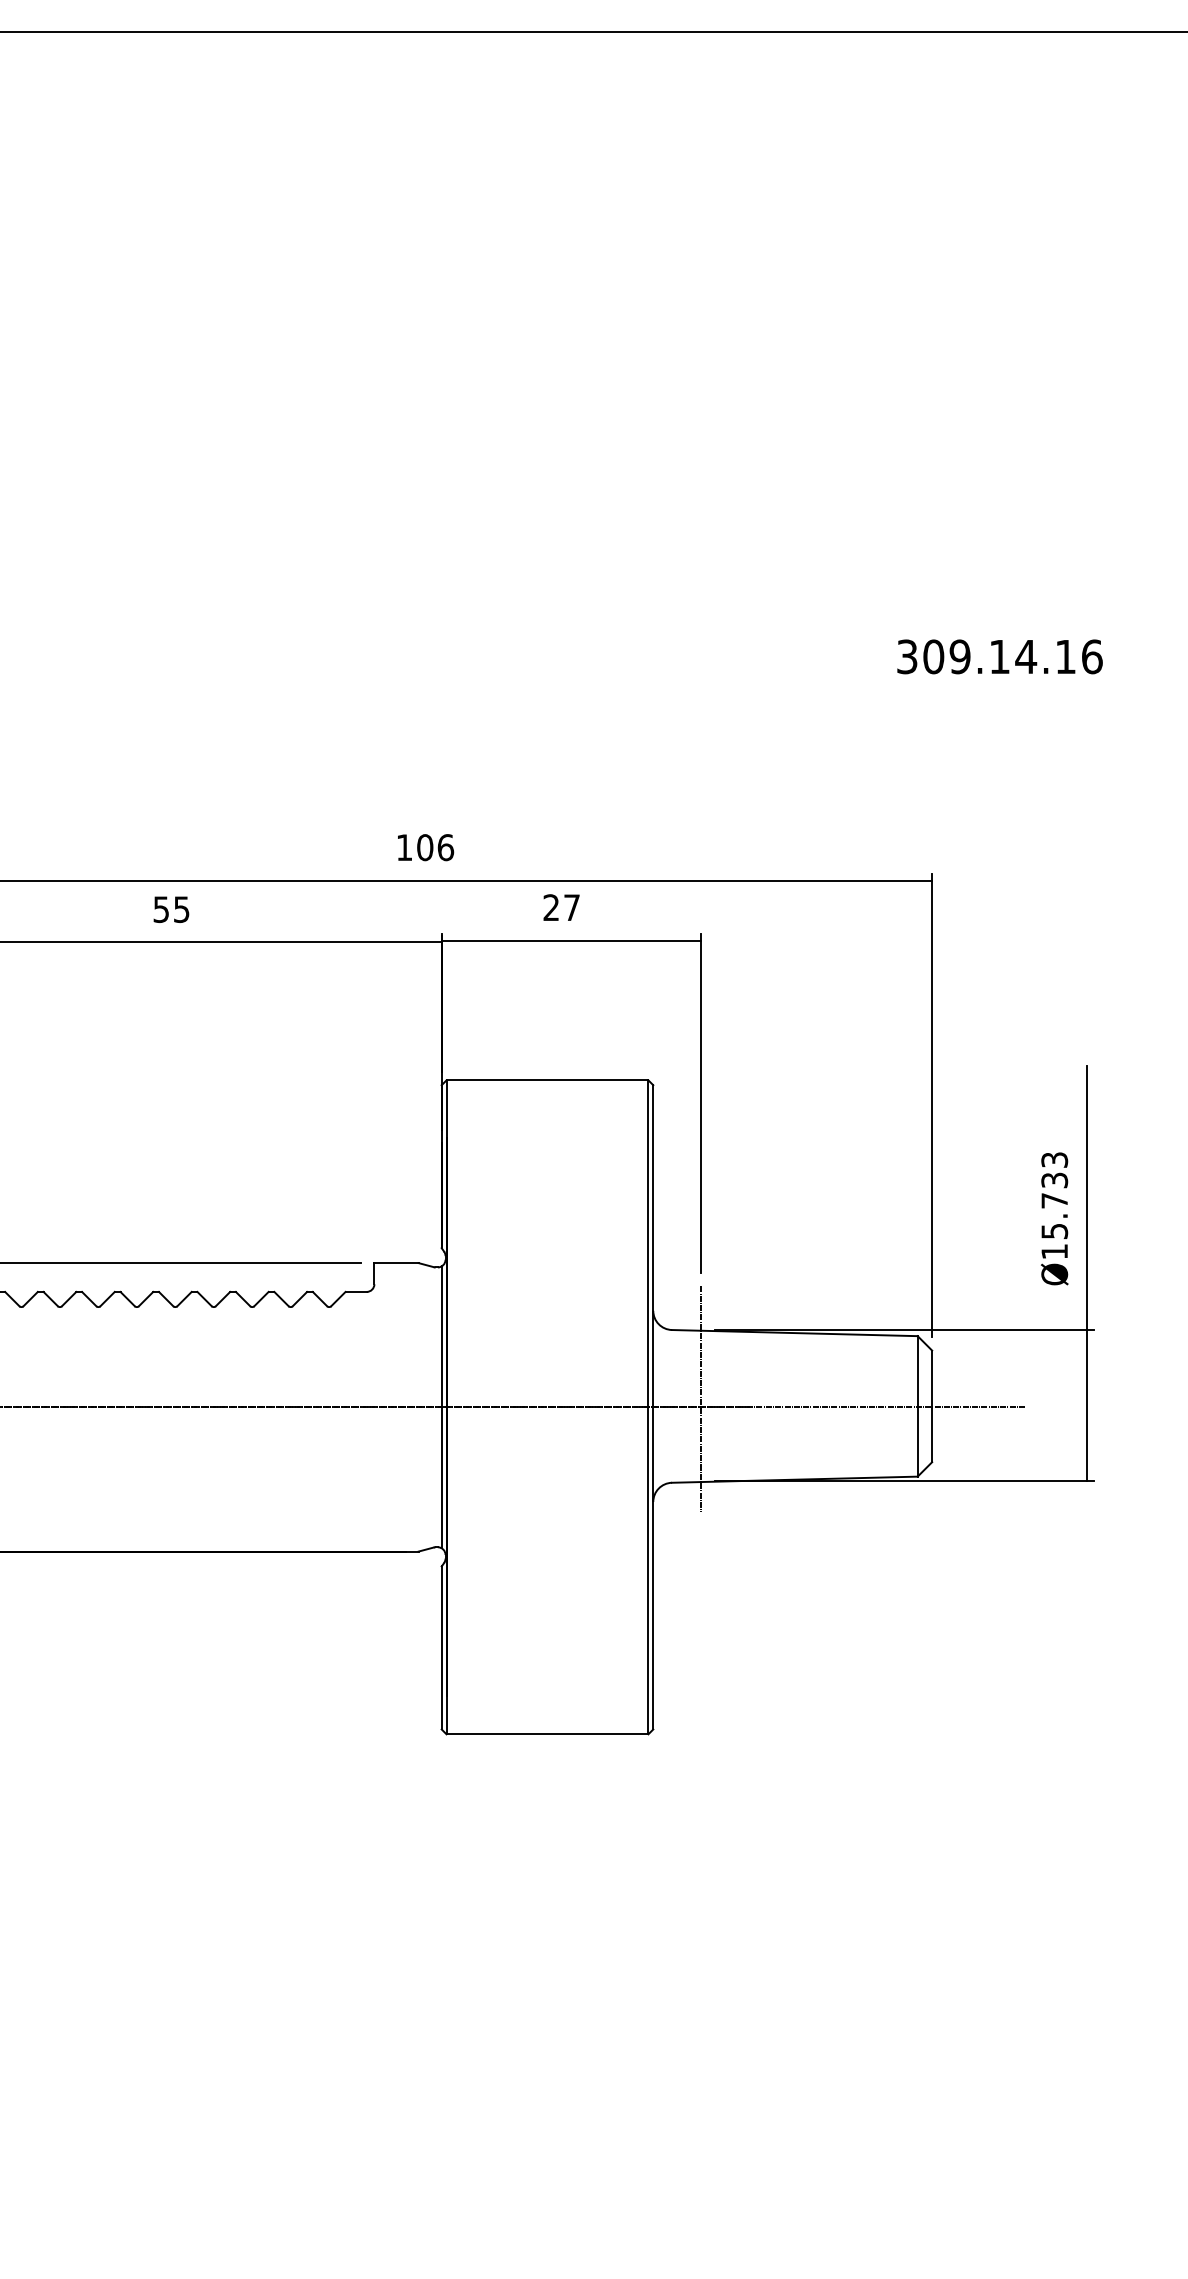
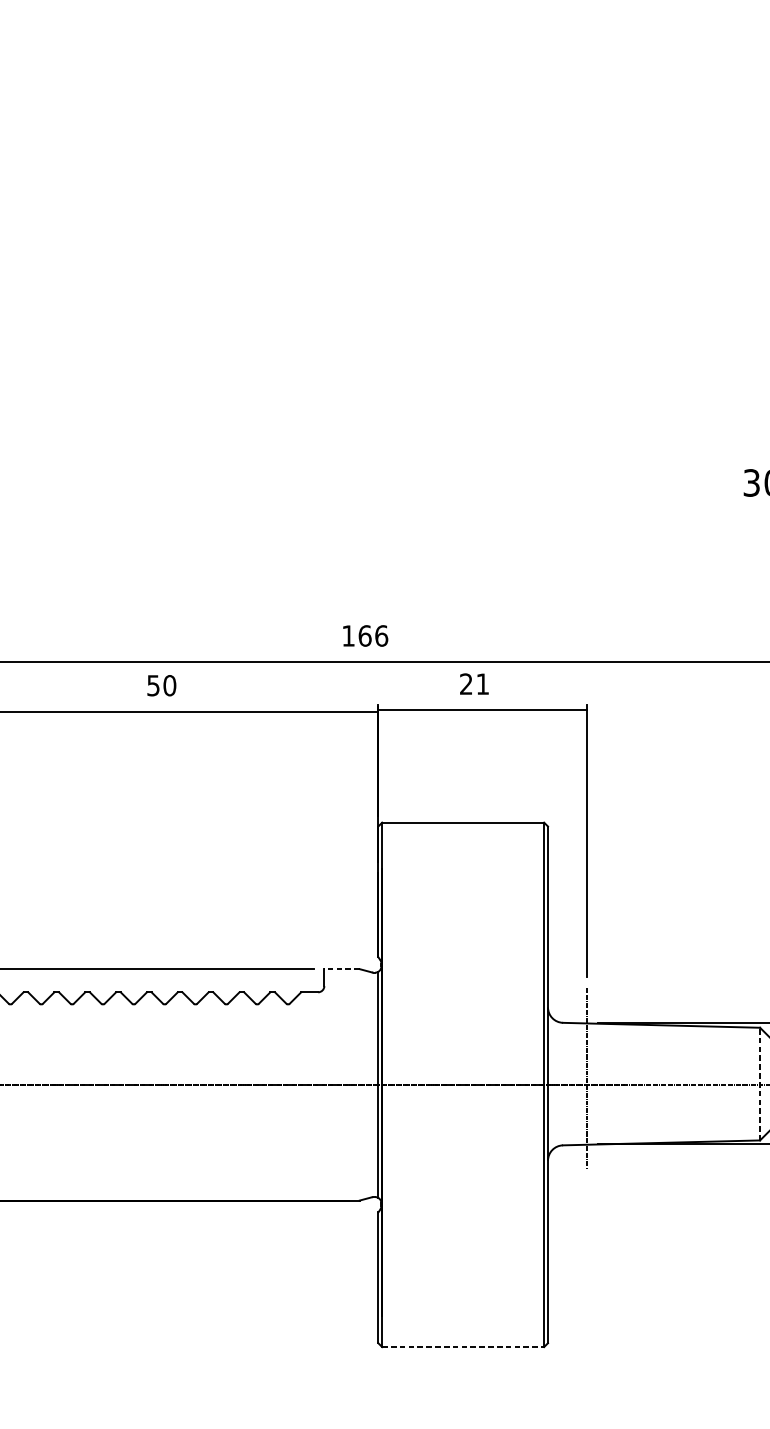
text: (425, 847) -> (365, 635), 106 -> 166
text: (571, 907) -> (482, 683), 27 -> 21
text: (181, 909) -> (169, 685), 55 -> 50
line: (396, 1263) -> (342, 969), solid -> dashed
line: (917, 1405) -> (759, 1083), solid -> dashed
line: (547, 1734) -> (463, 1347), solid -> dashed

